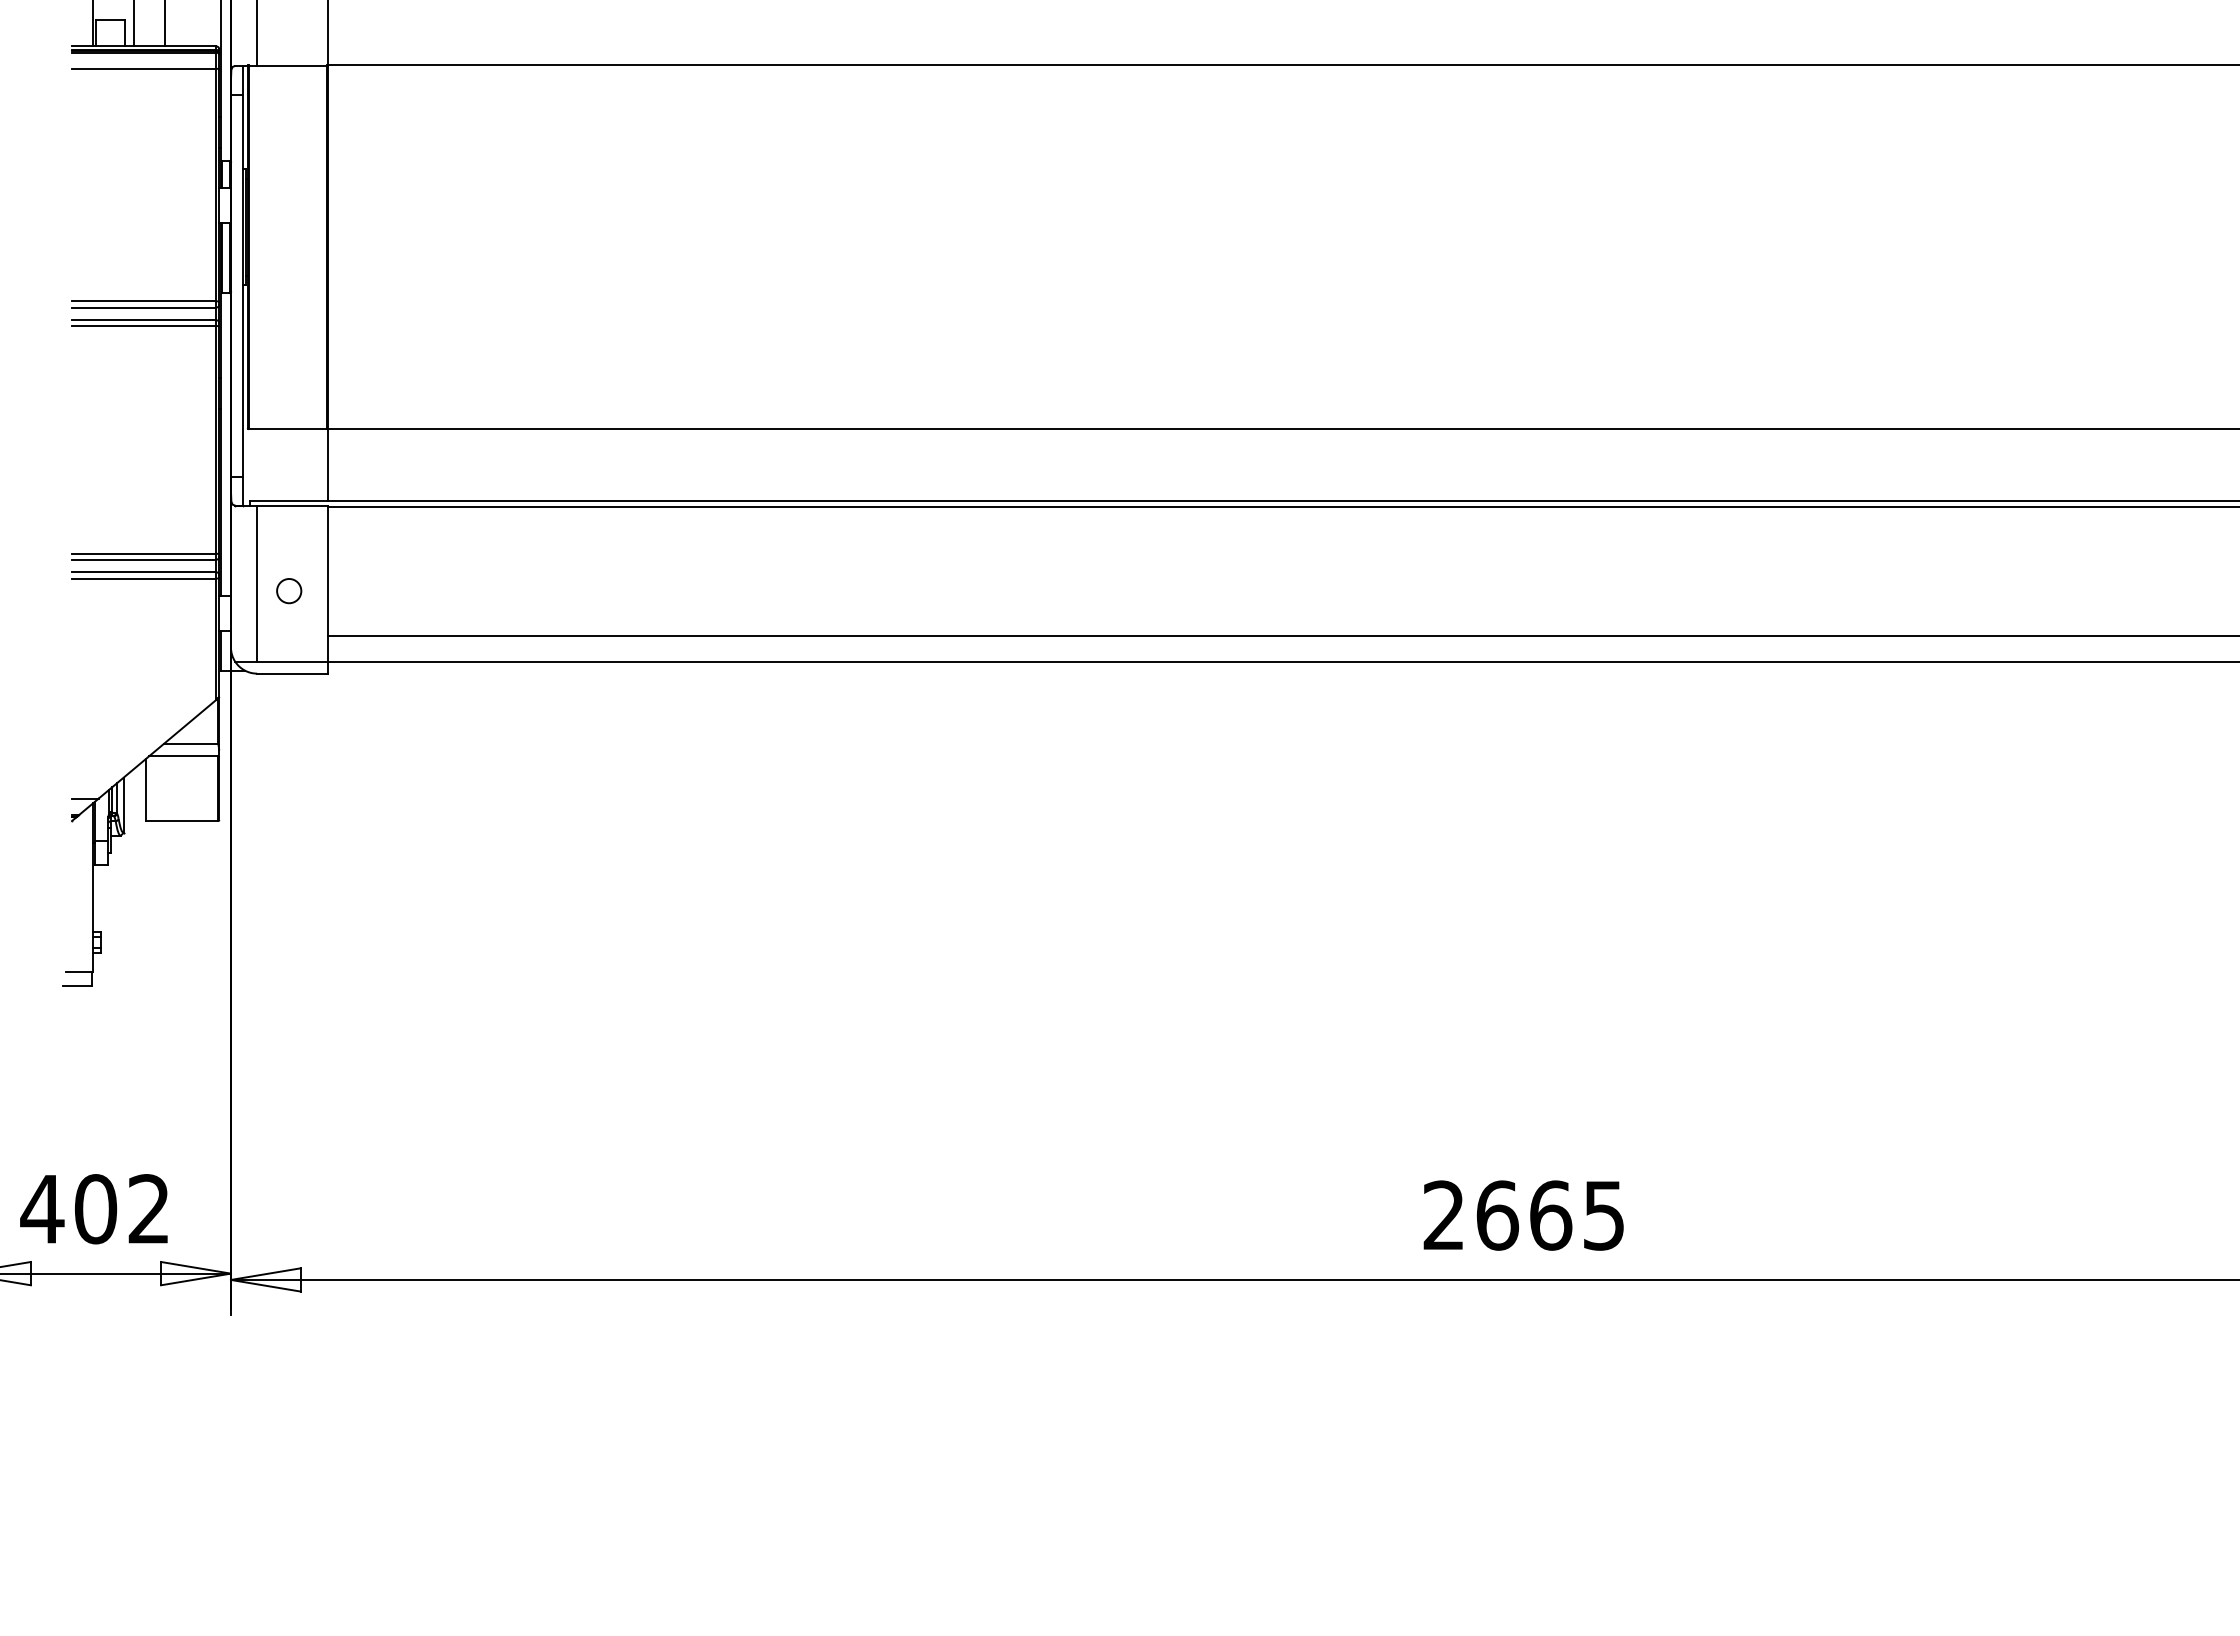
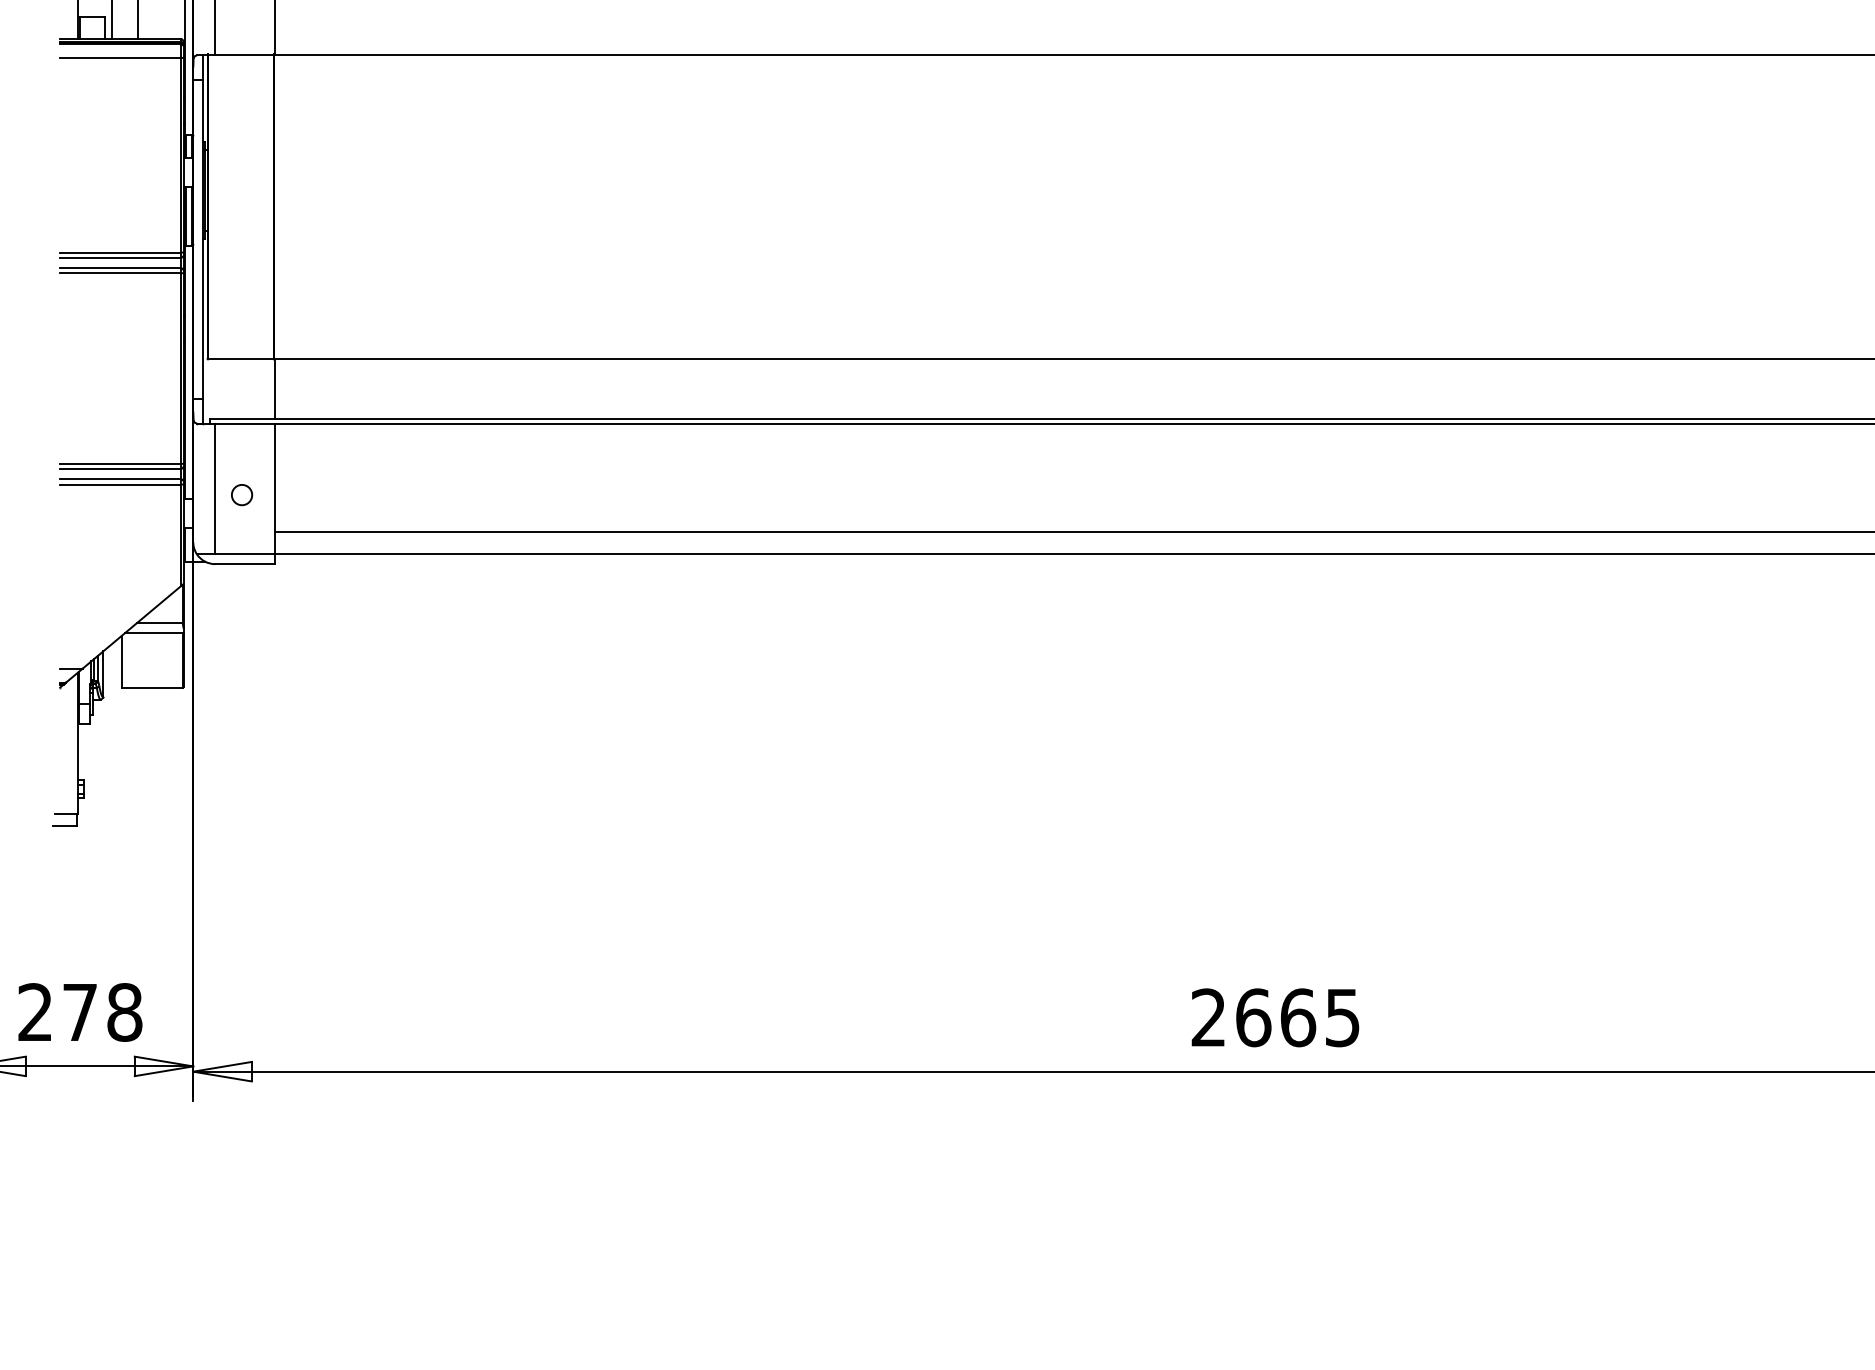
text: (95, 1209) -> (79, 1012), 402 -> 278

